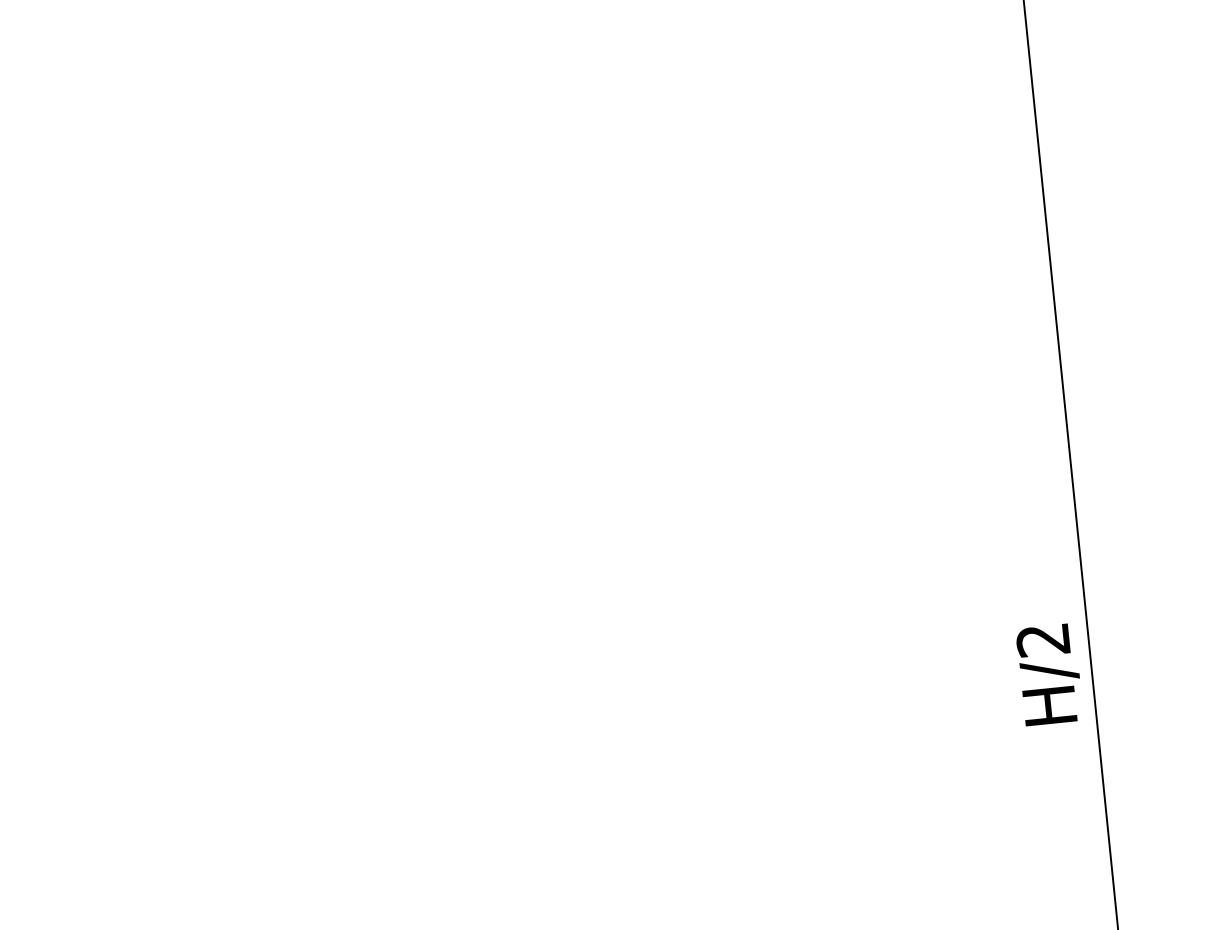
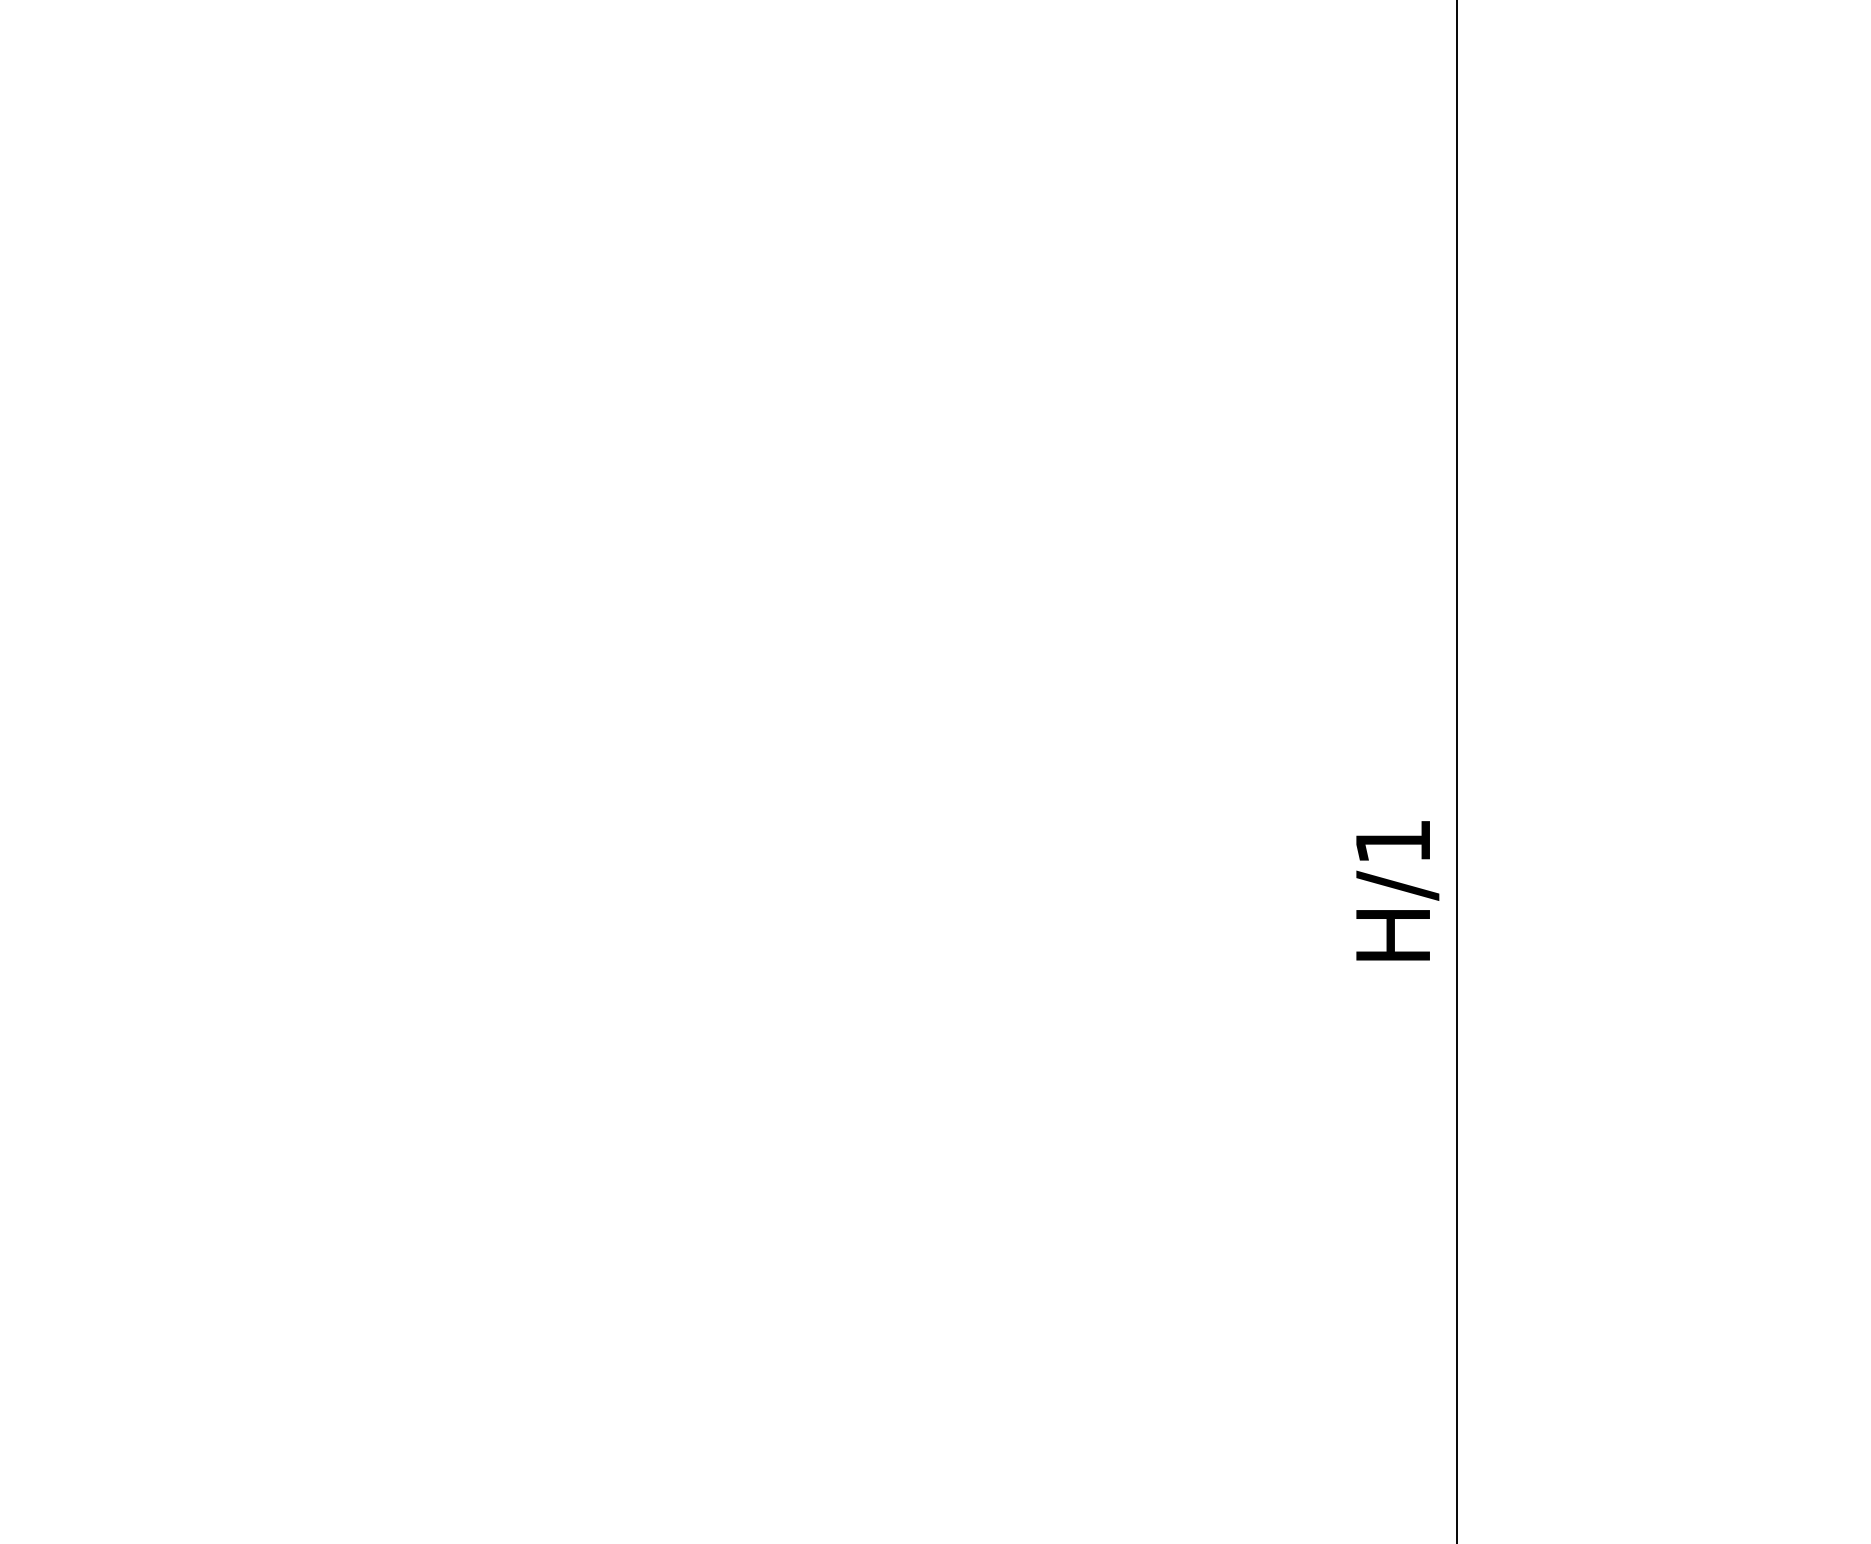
text: (1042, 640) -> (1392, 842), H/2 -> H/1

